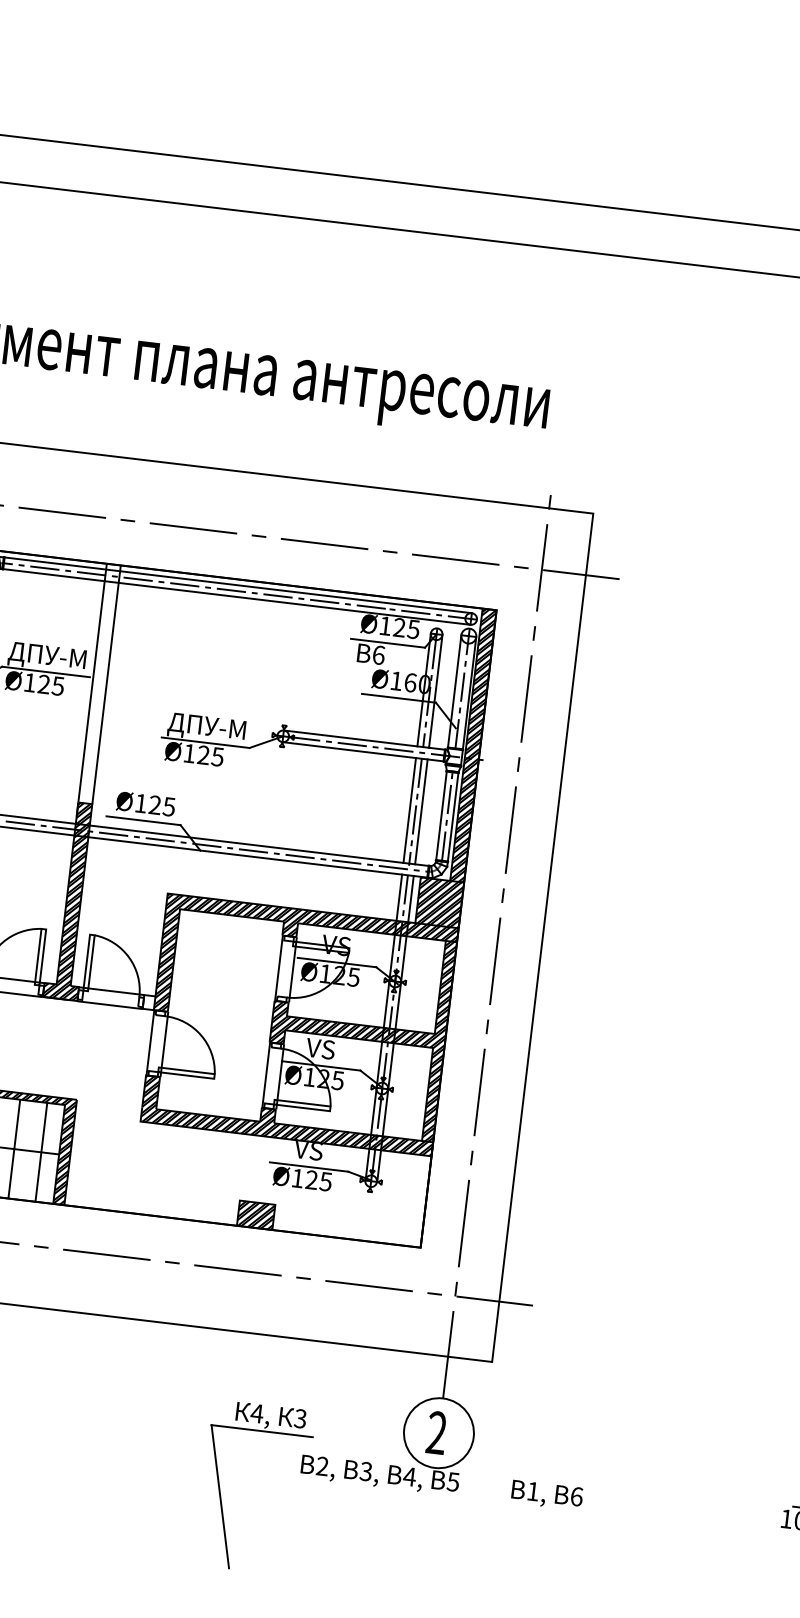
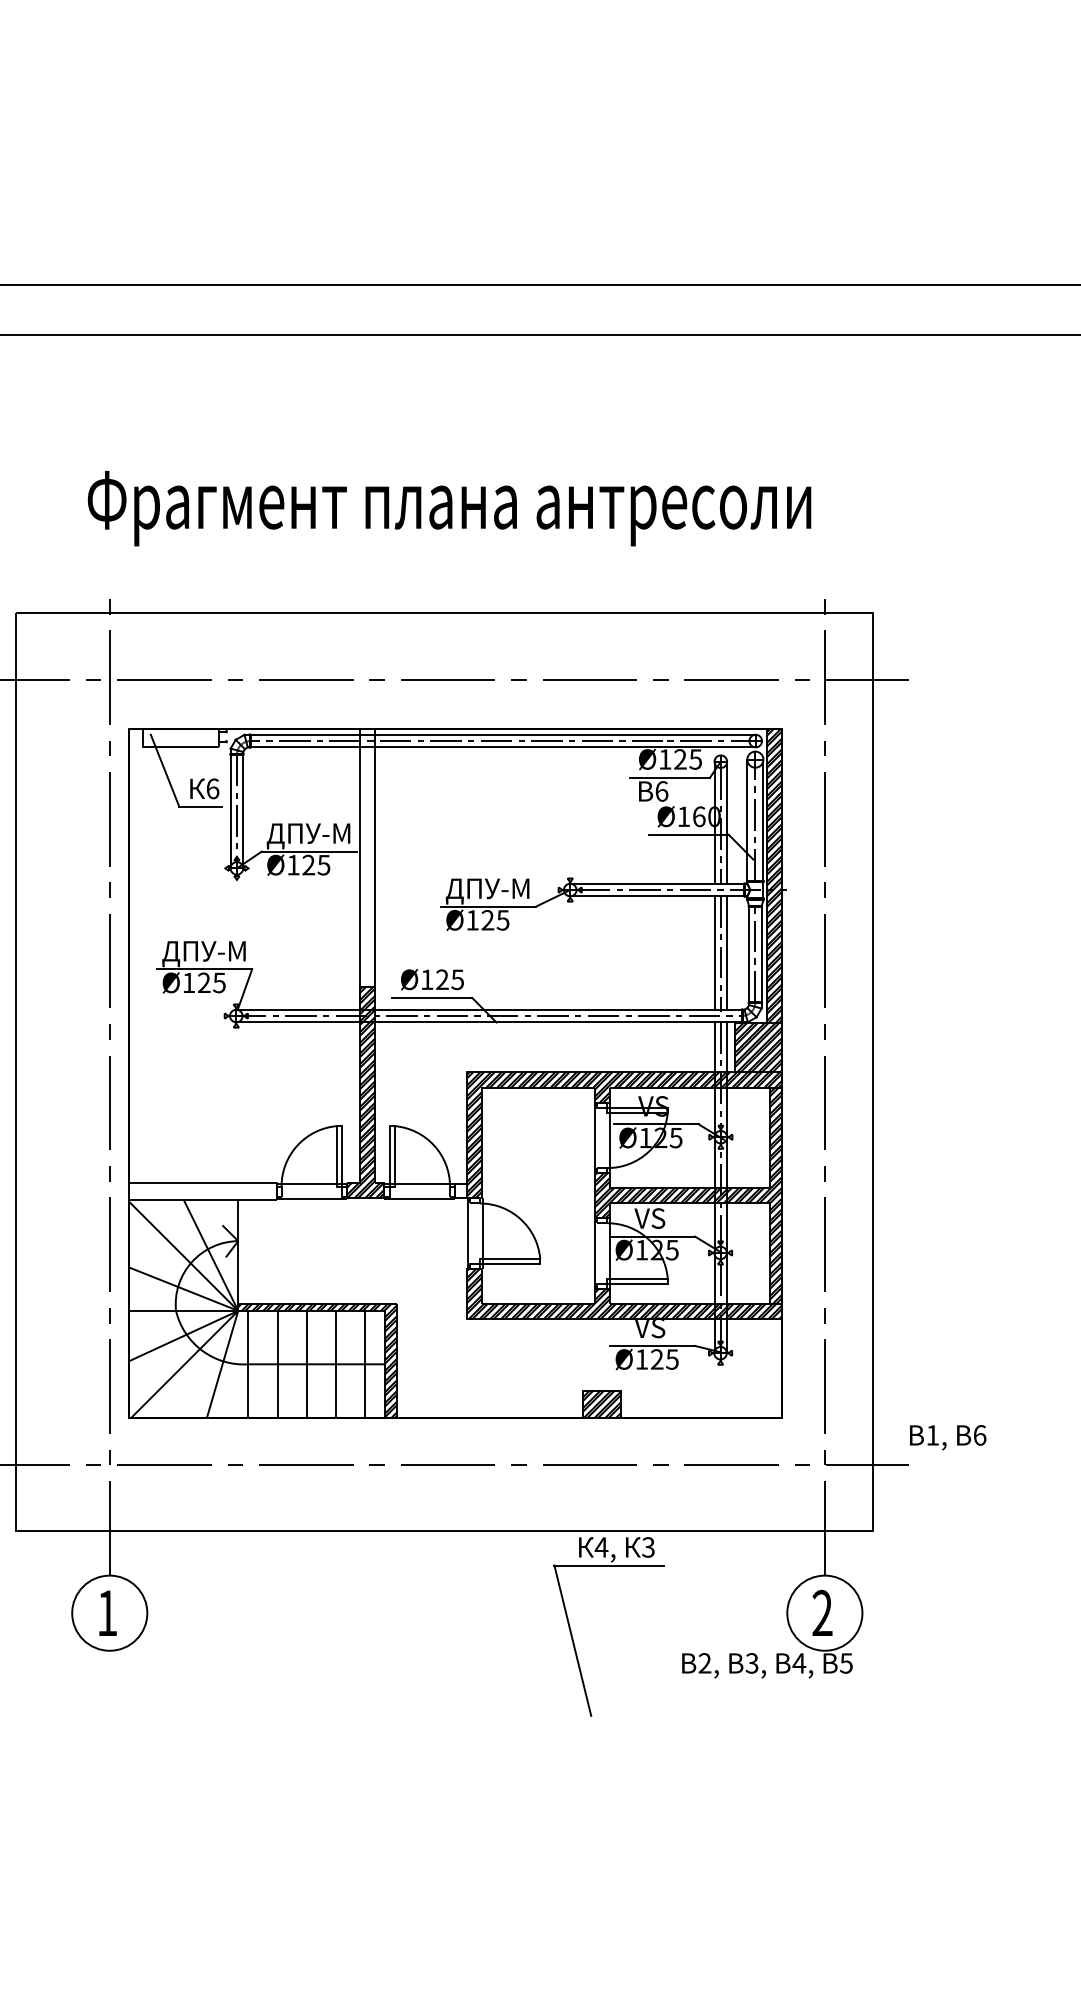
part: (220, 1490) -> (572, 1634), moved
text: (547, 1495) -> (948, 1437), moved

